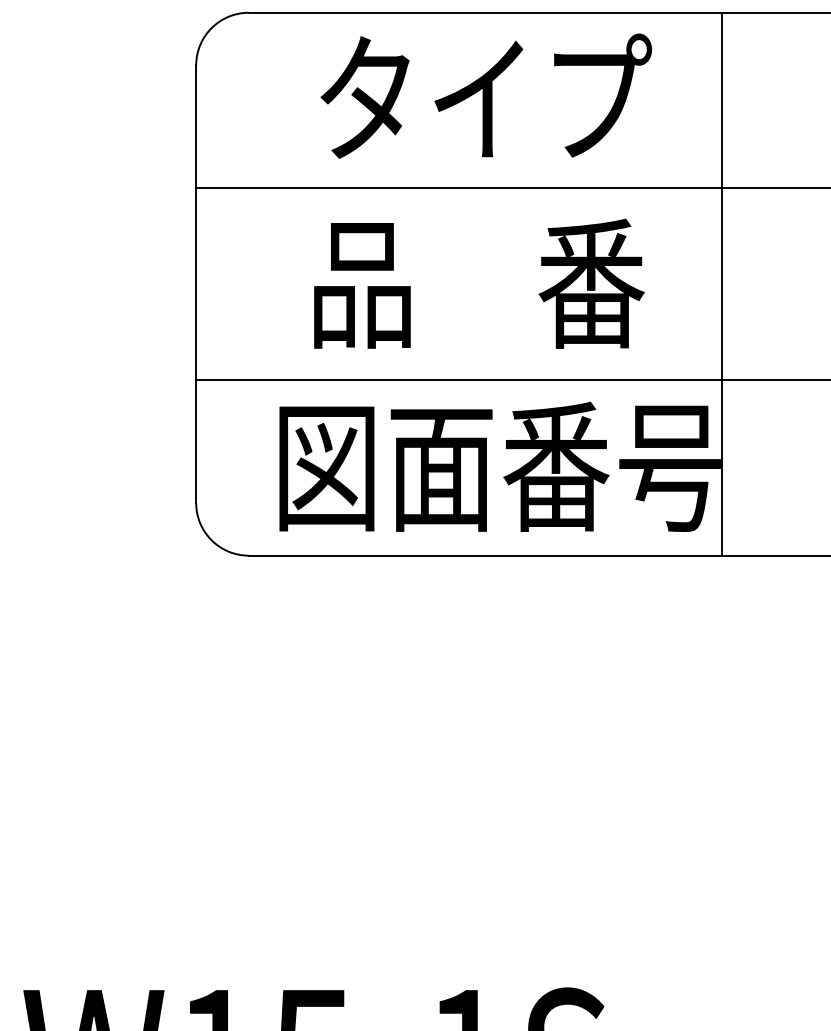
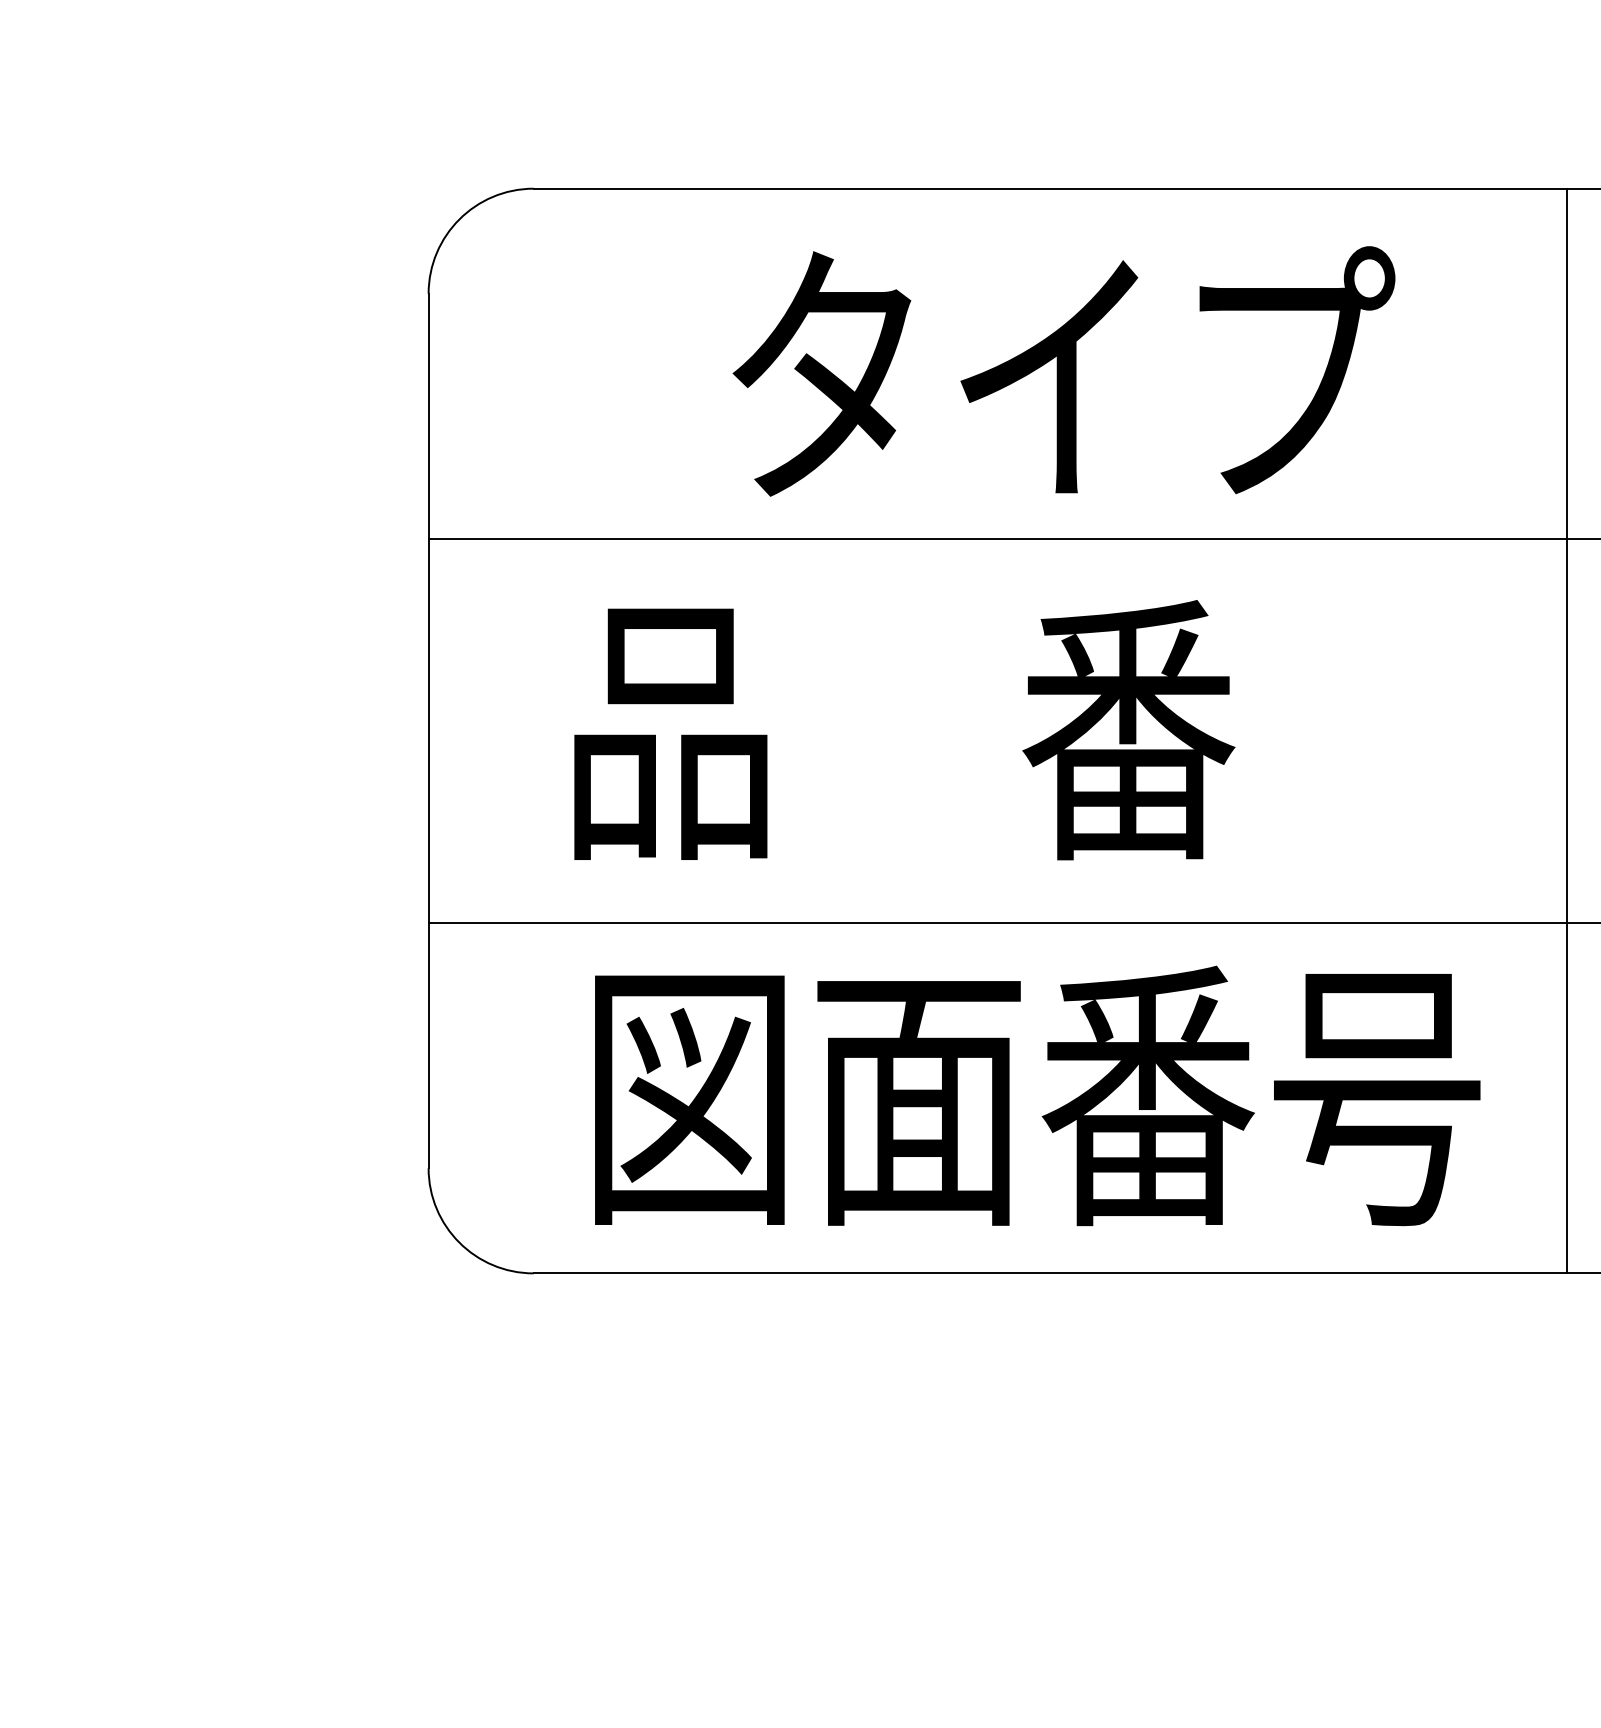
text: (486, 95) -> (1064, 369), moved
text: (479, 283) -> (904, 729), moved
line: (721, 283) -> (1566, 729), moved

